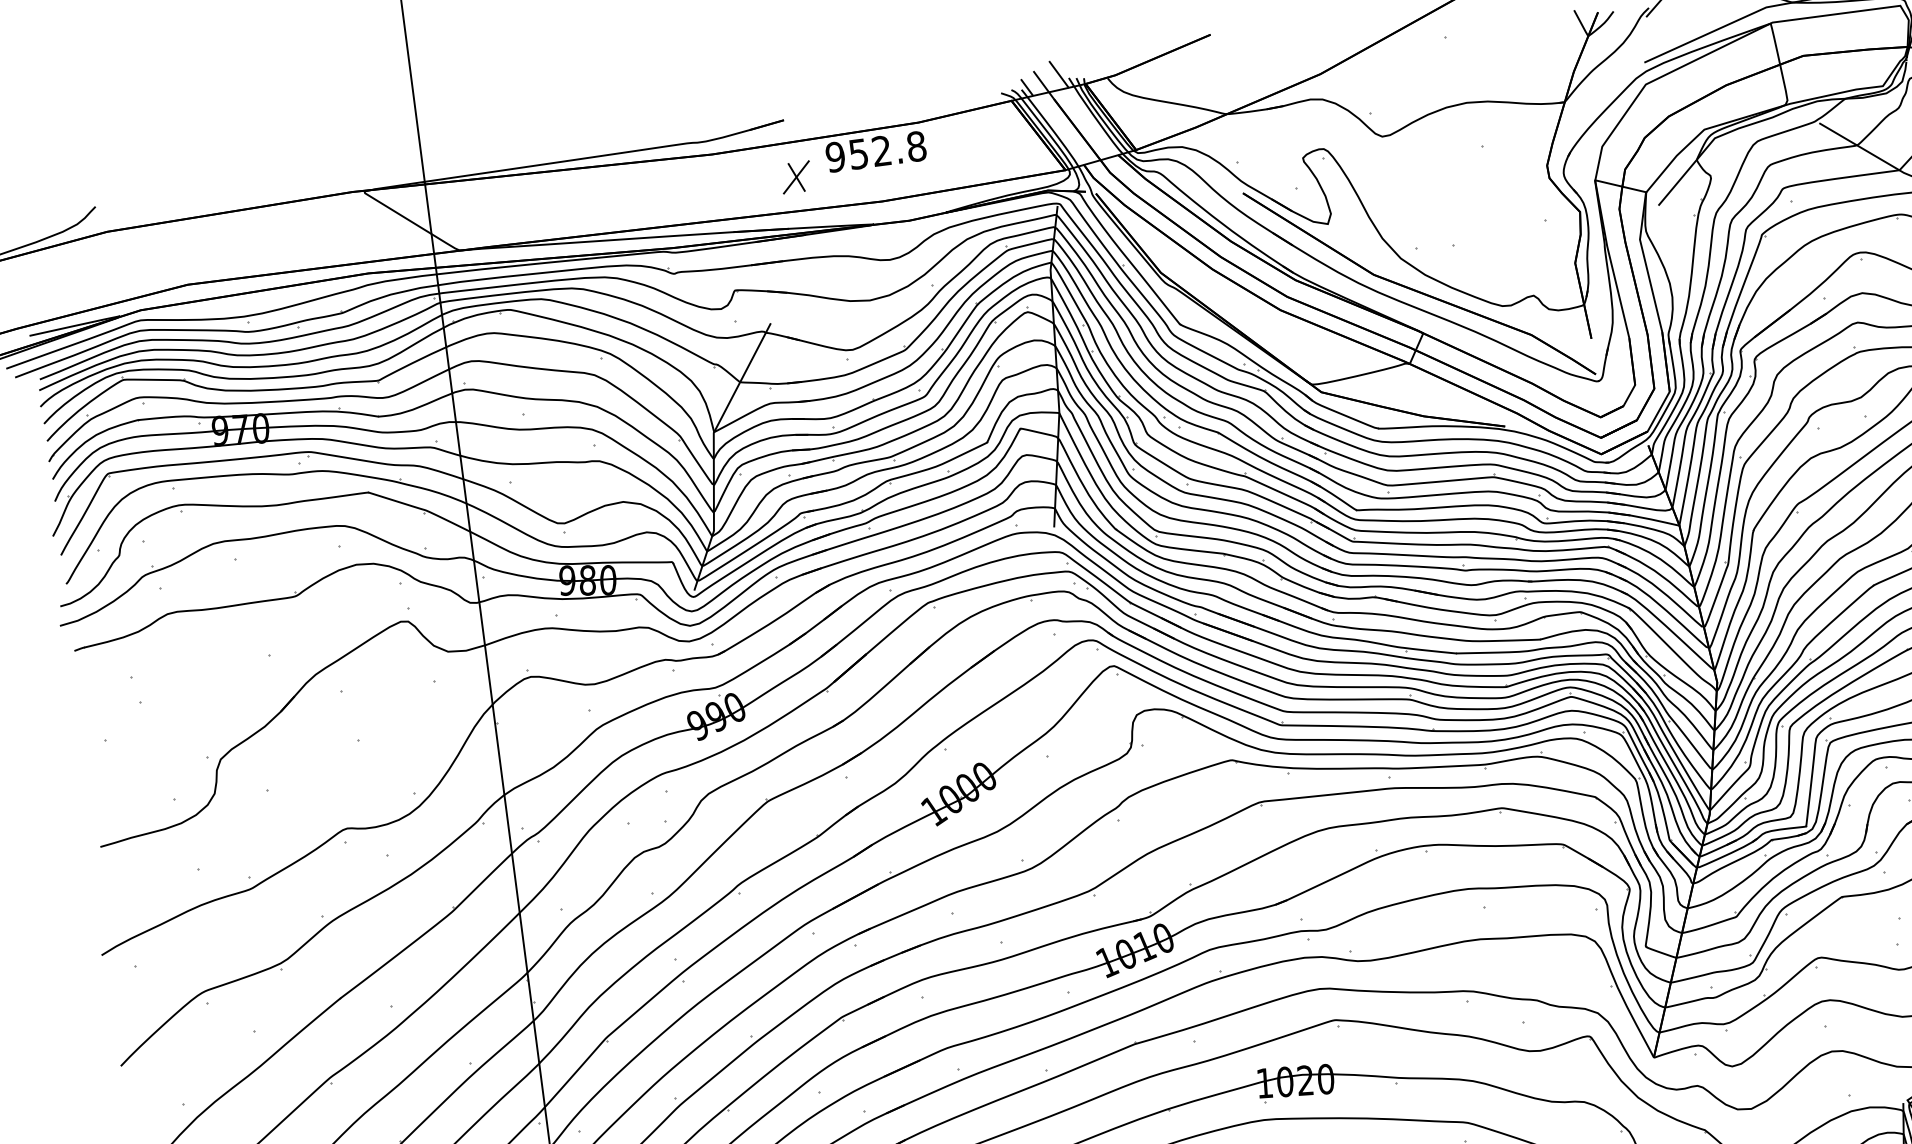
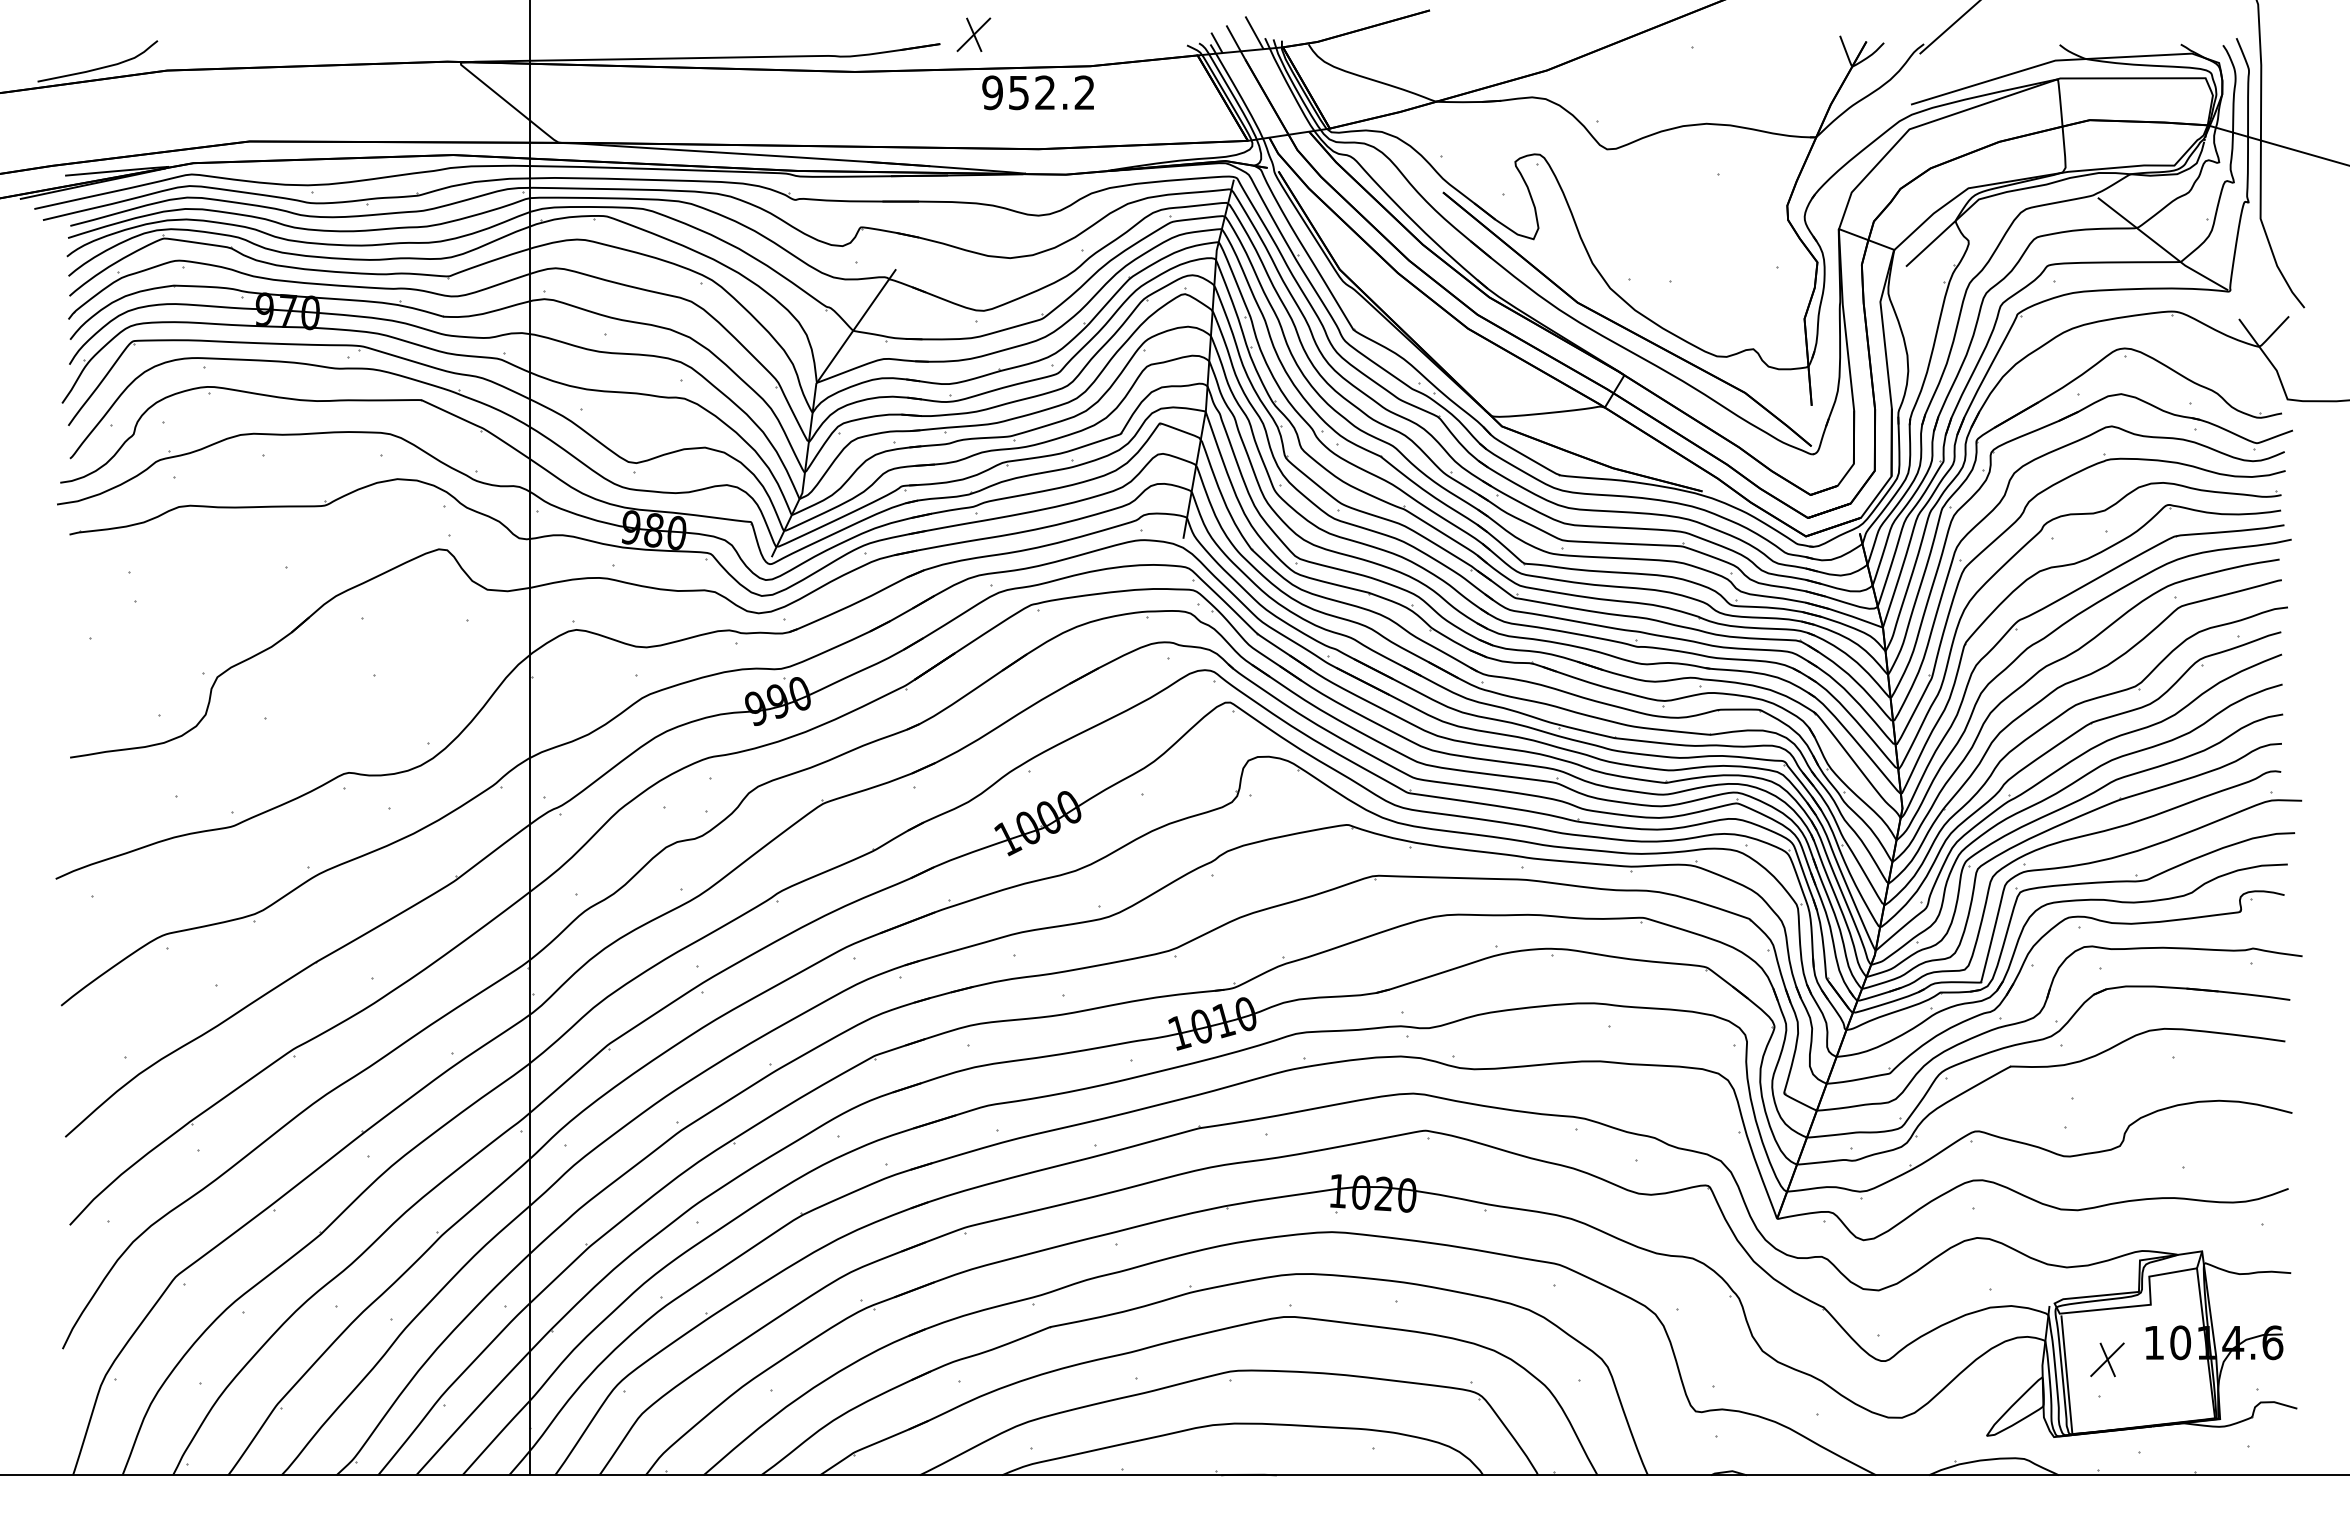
text: (916, 146) -> (1084, 92), 952.8 -> 952.2
part: (796, 177) -> (973, 34), moved

